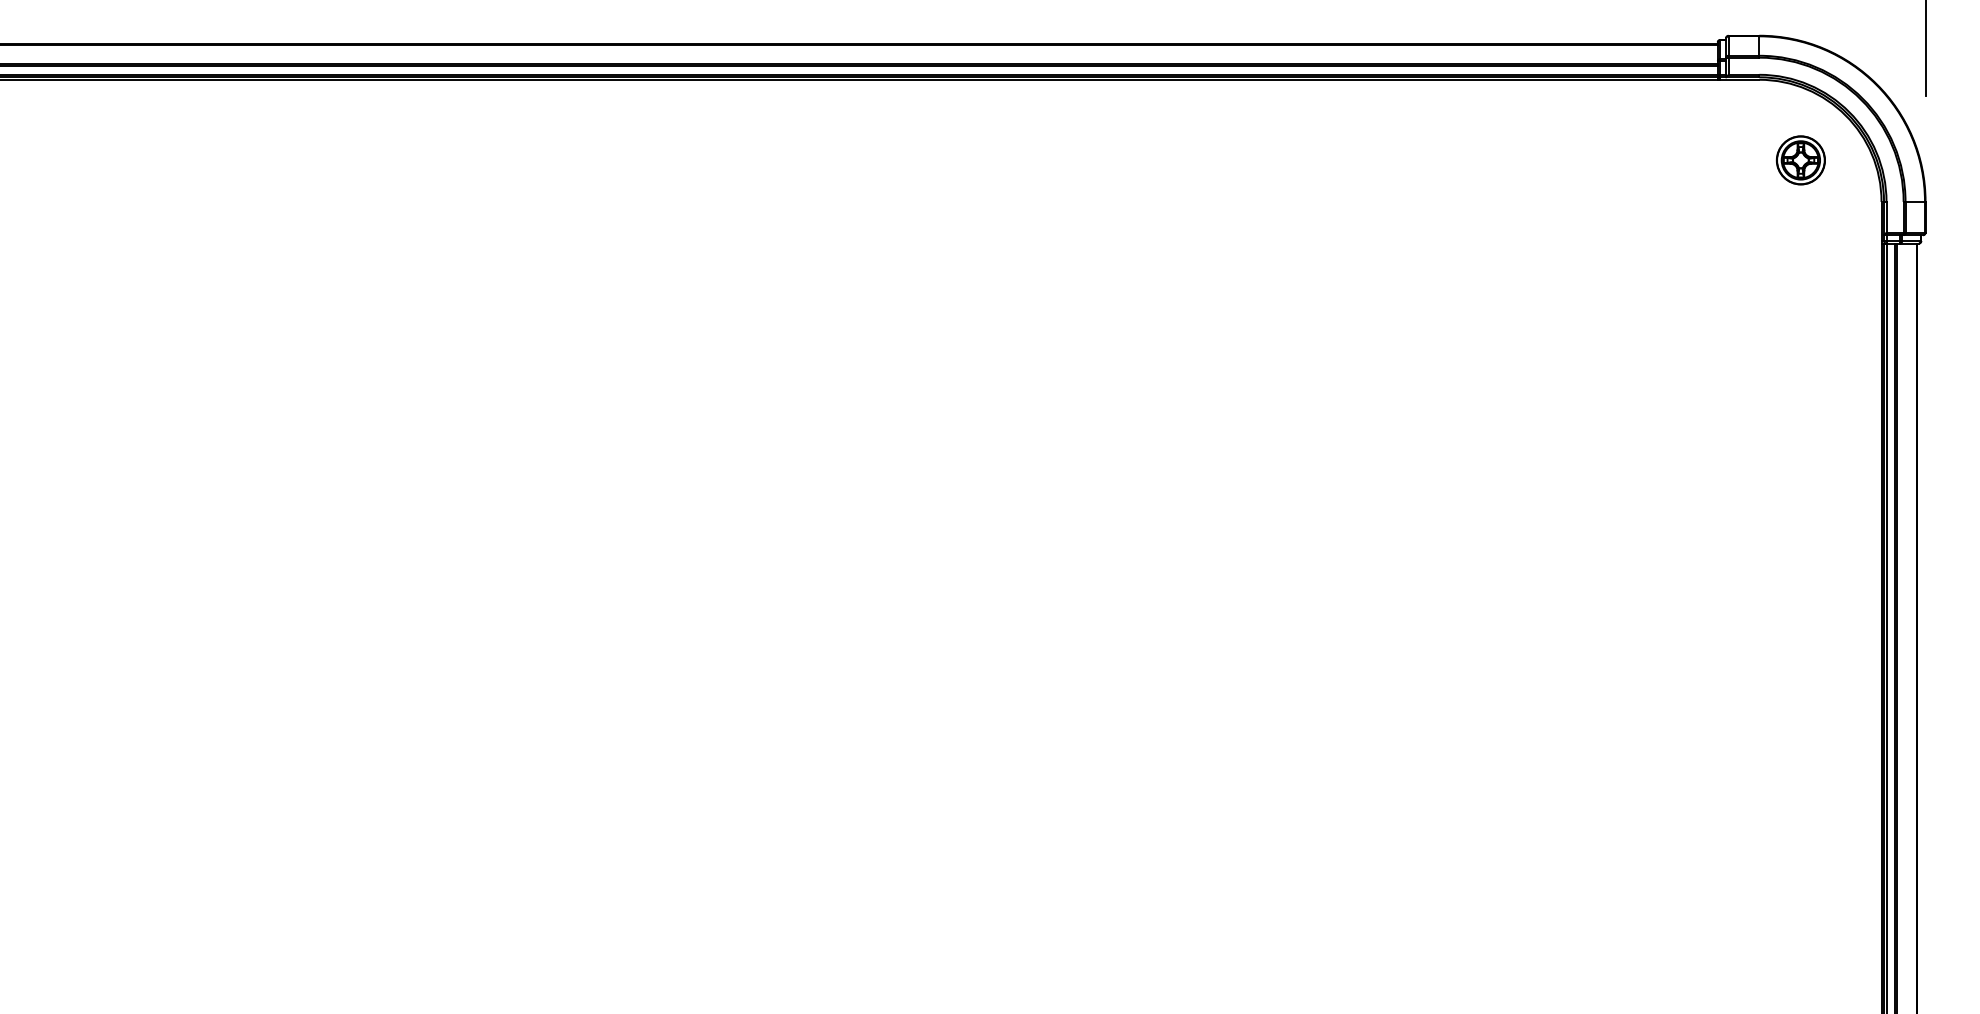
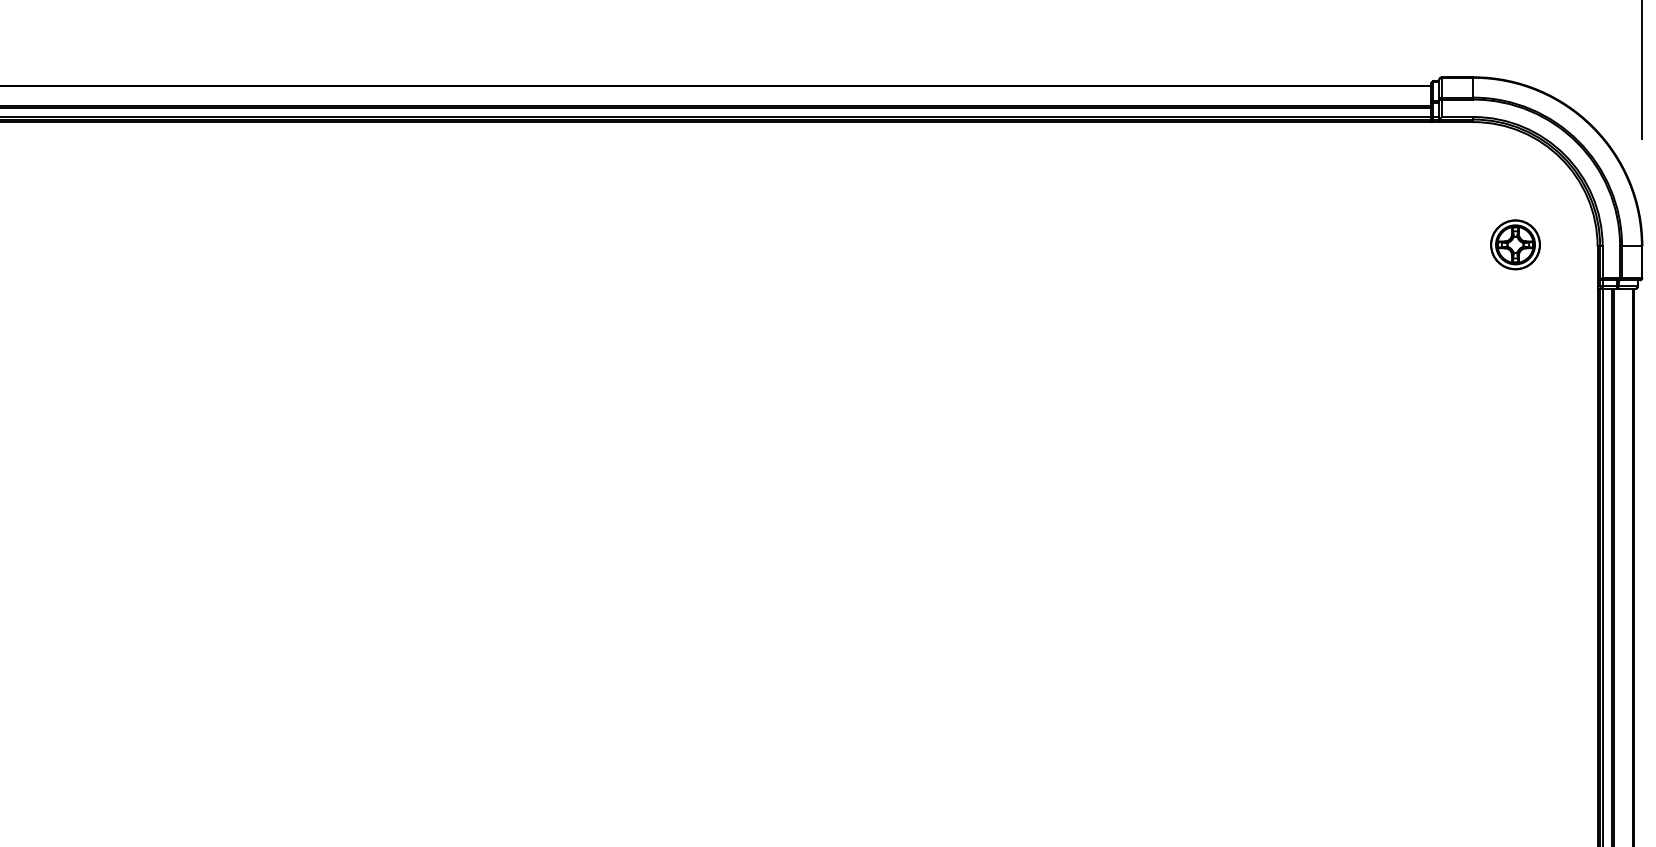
part: (1800, 160) -> (1515, 244), moved

